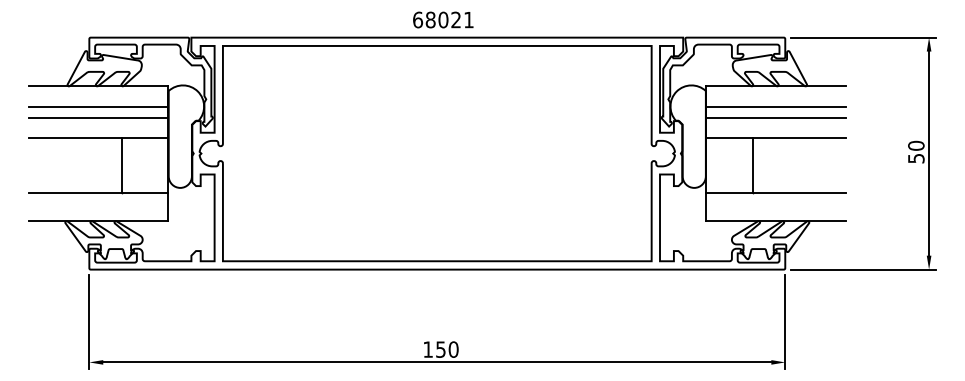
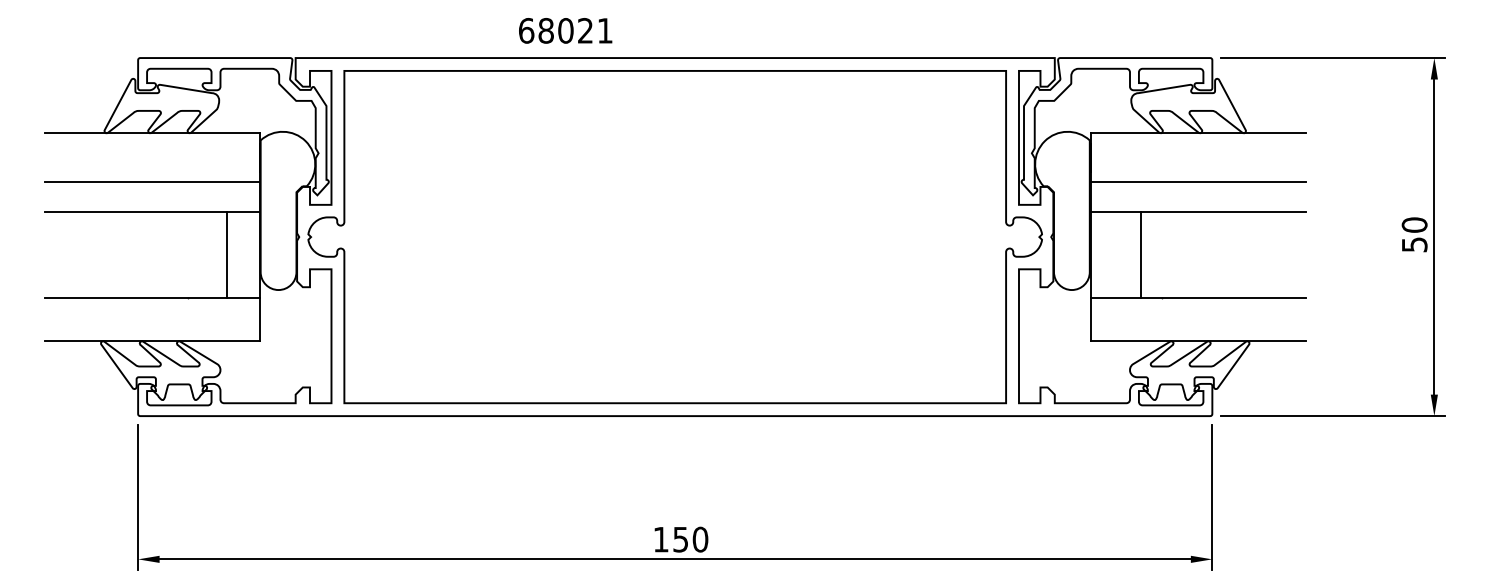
text: (443, 19) -> (565, 30), moved
line: (98, 106) -> (152, 164), removed
line: (775, 106) -> (1197, 164), removed
line: (121, 165) -> (226, 255), moved
line: (752, 165) -> (1140, 255), moved

